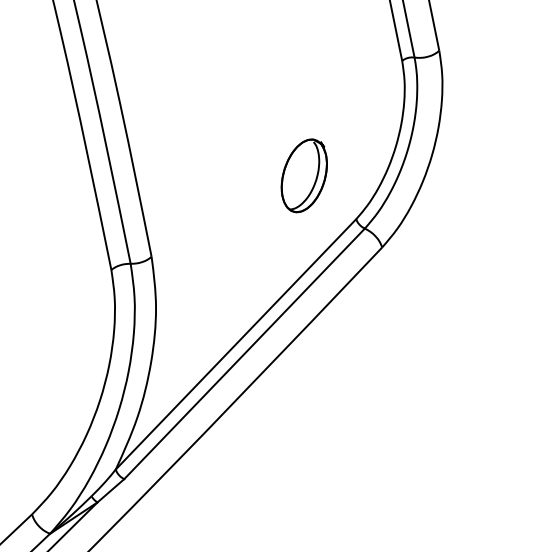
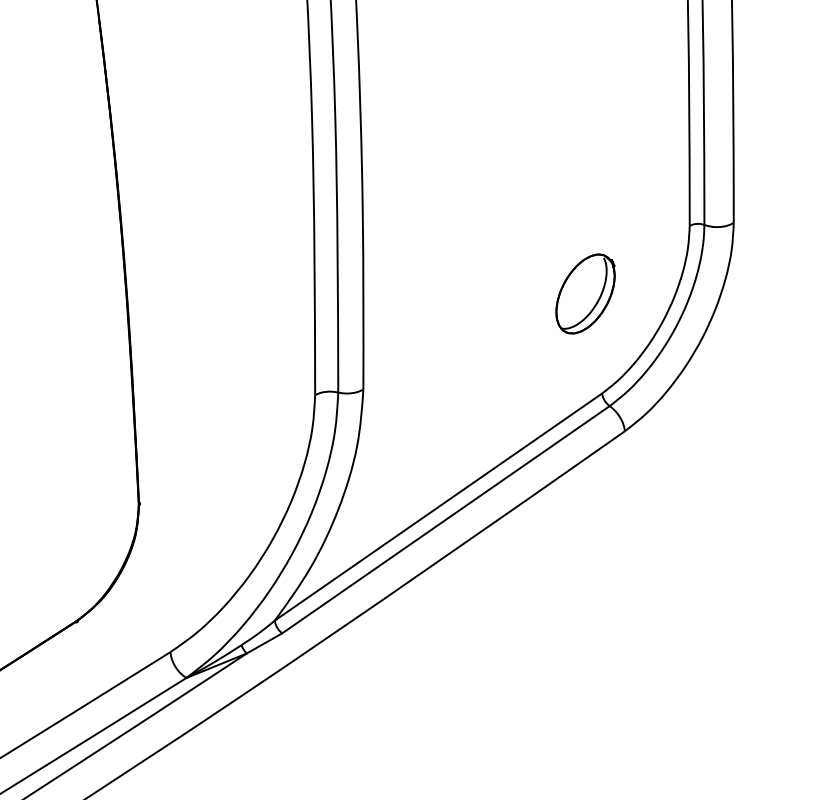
part: (304, 175) -> (585, 293), moved

